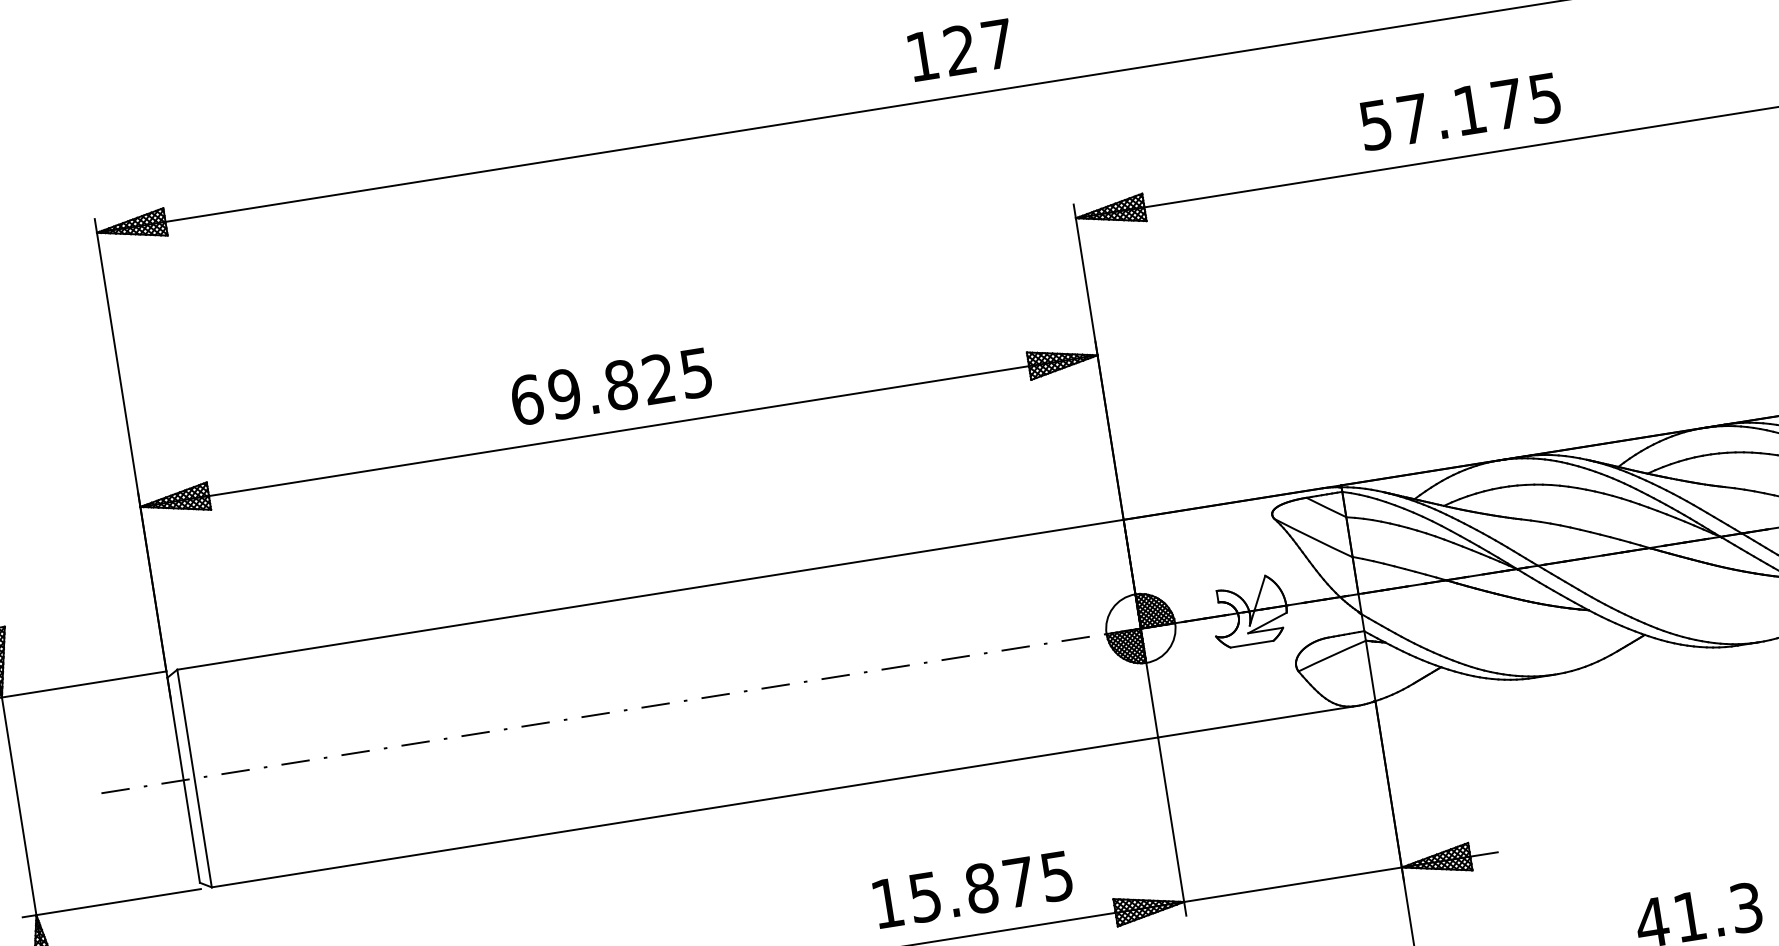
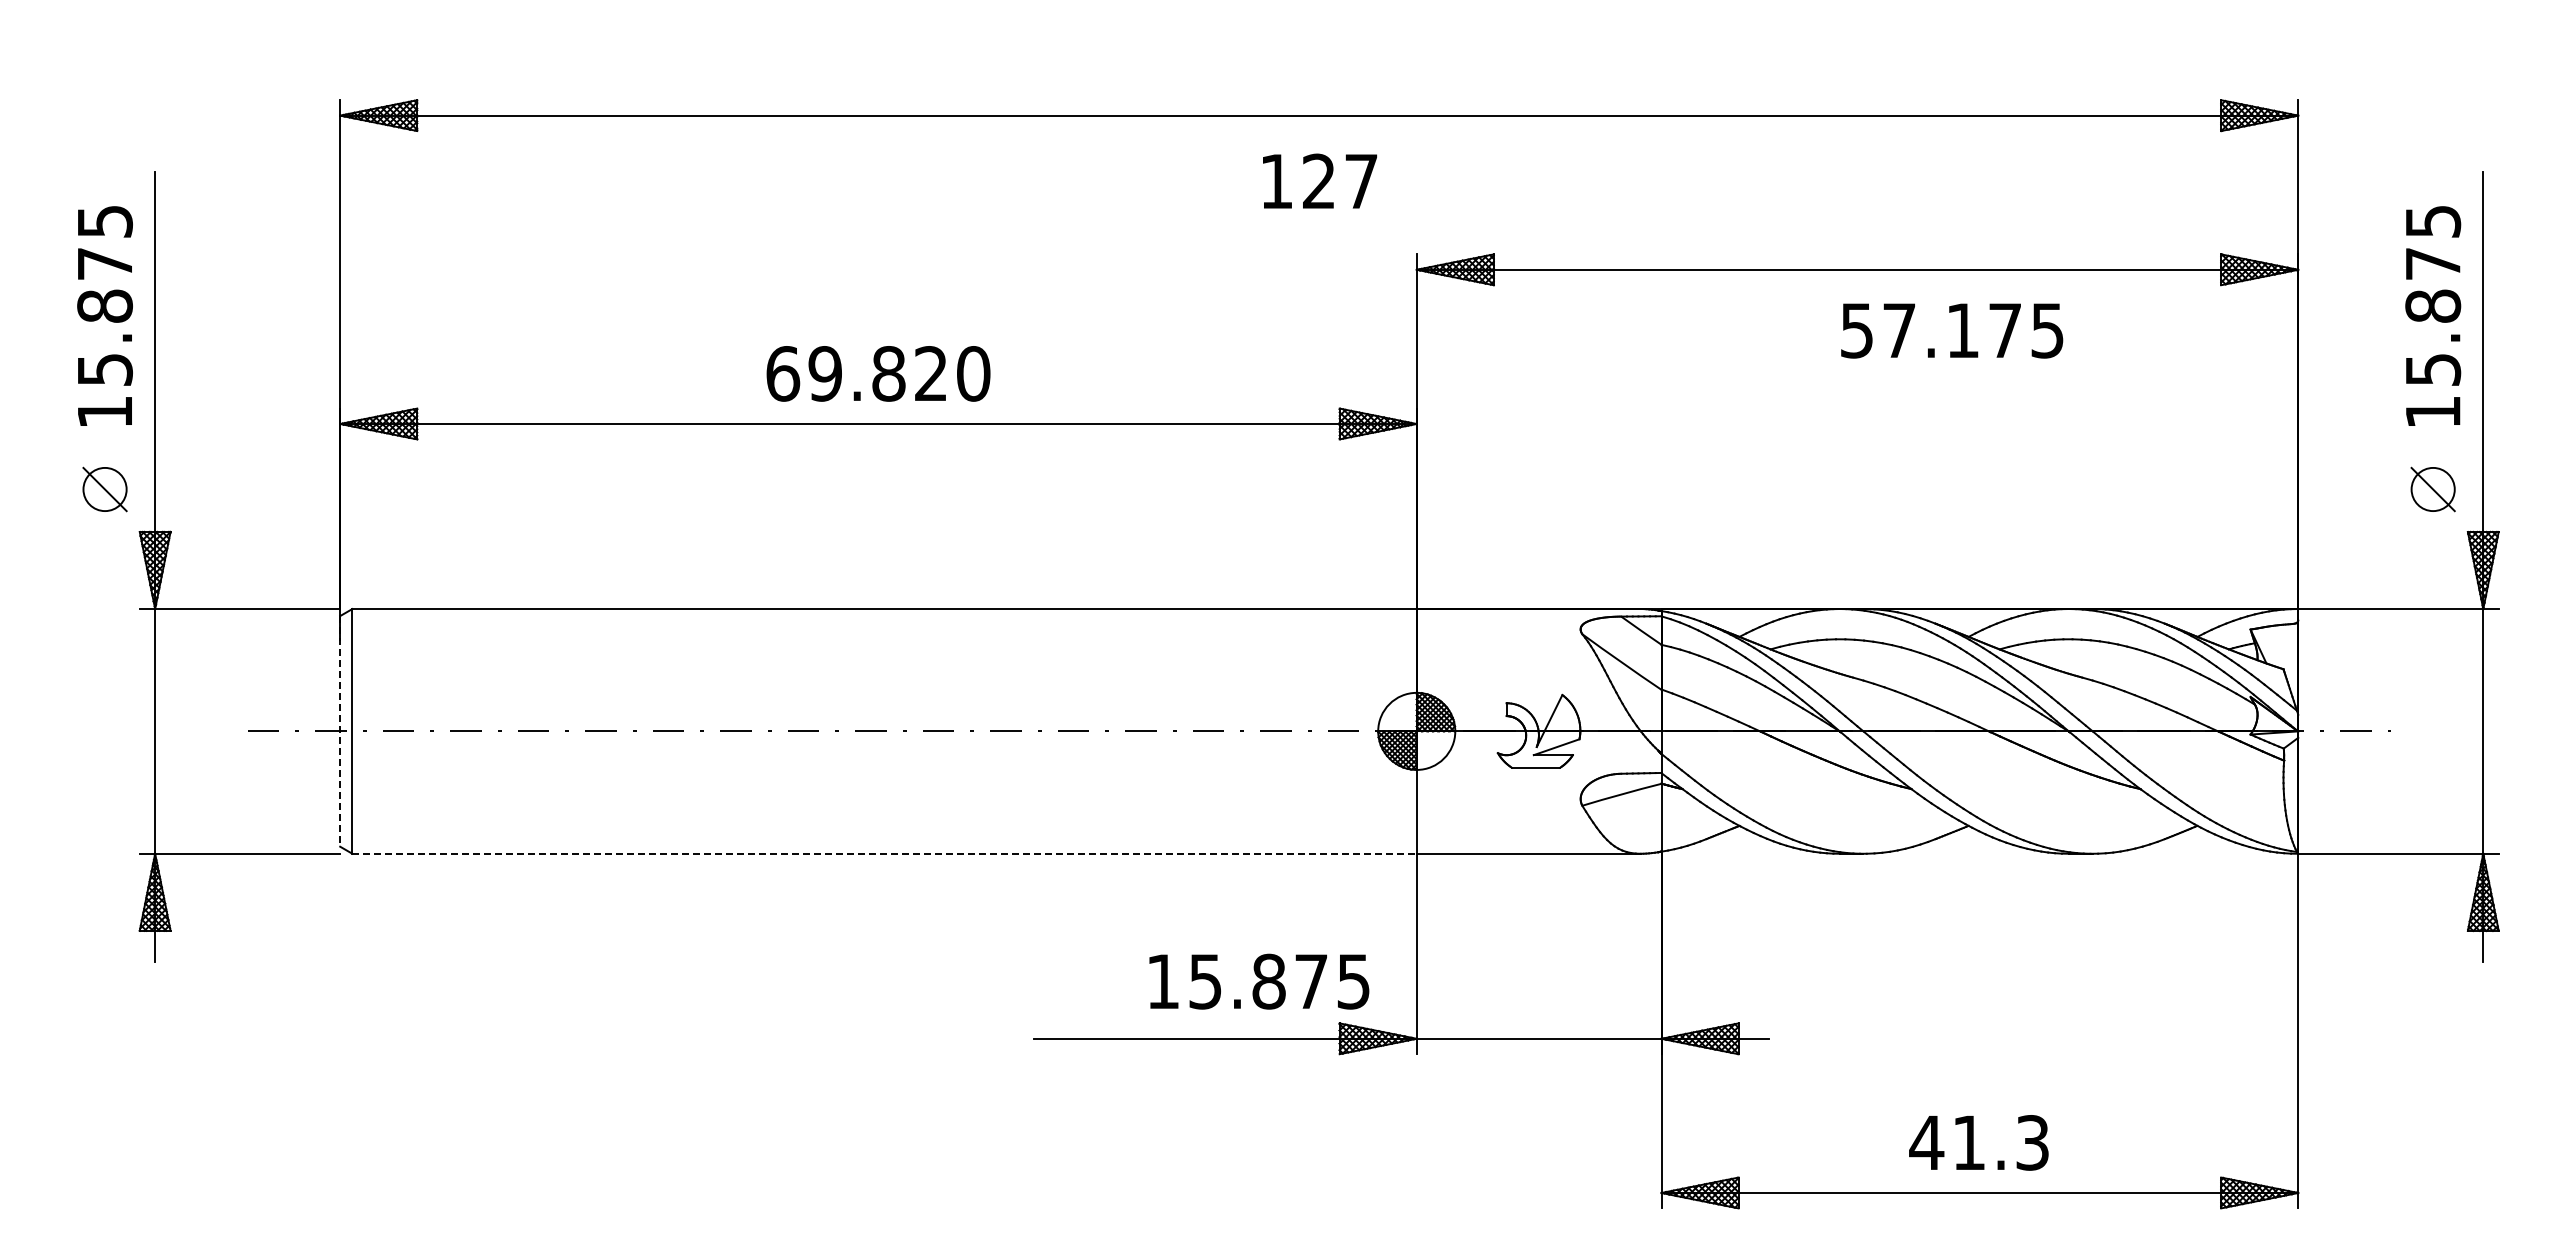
text: (960, 49) -> (1319, 180), moved
text: (1460, 111) -> (1952, 330), moved
text: (696, 372) -> (973, 373), 69.825 -> 69.820
line: (183, 780) -> (340, 731), solid -> dashed
line: (685, 812) -> (885, 853), solid -> dashed
text: (973, 889) -> (1259, 981), moved

